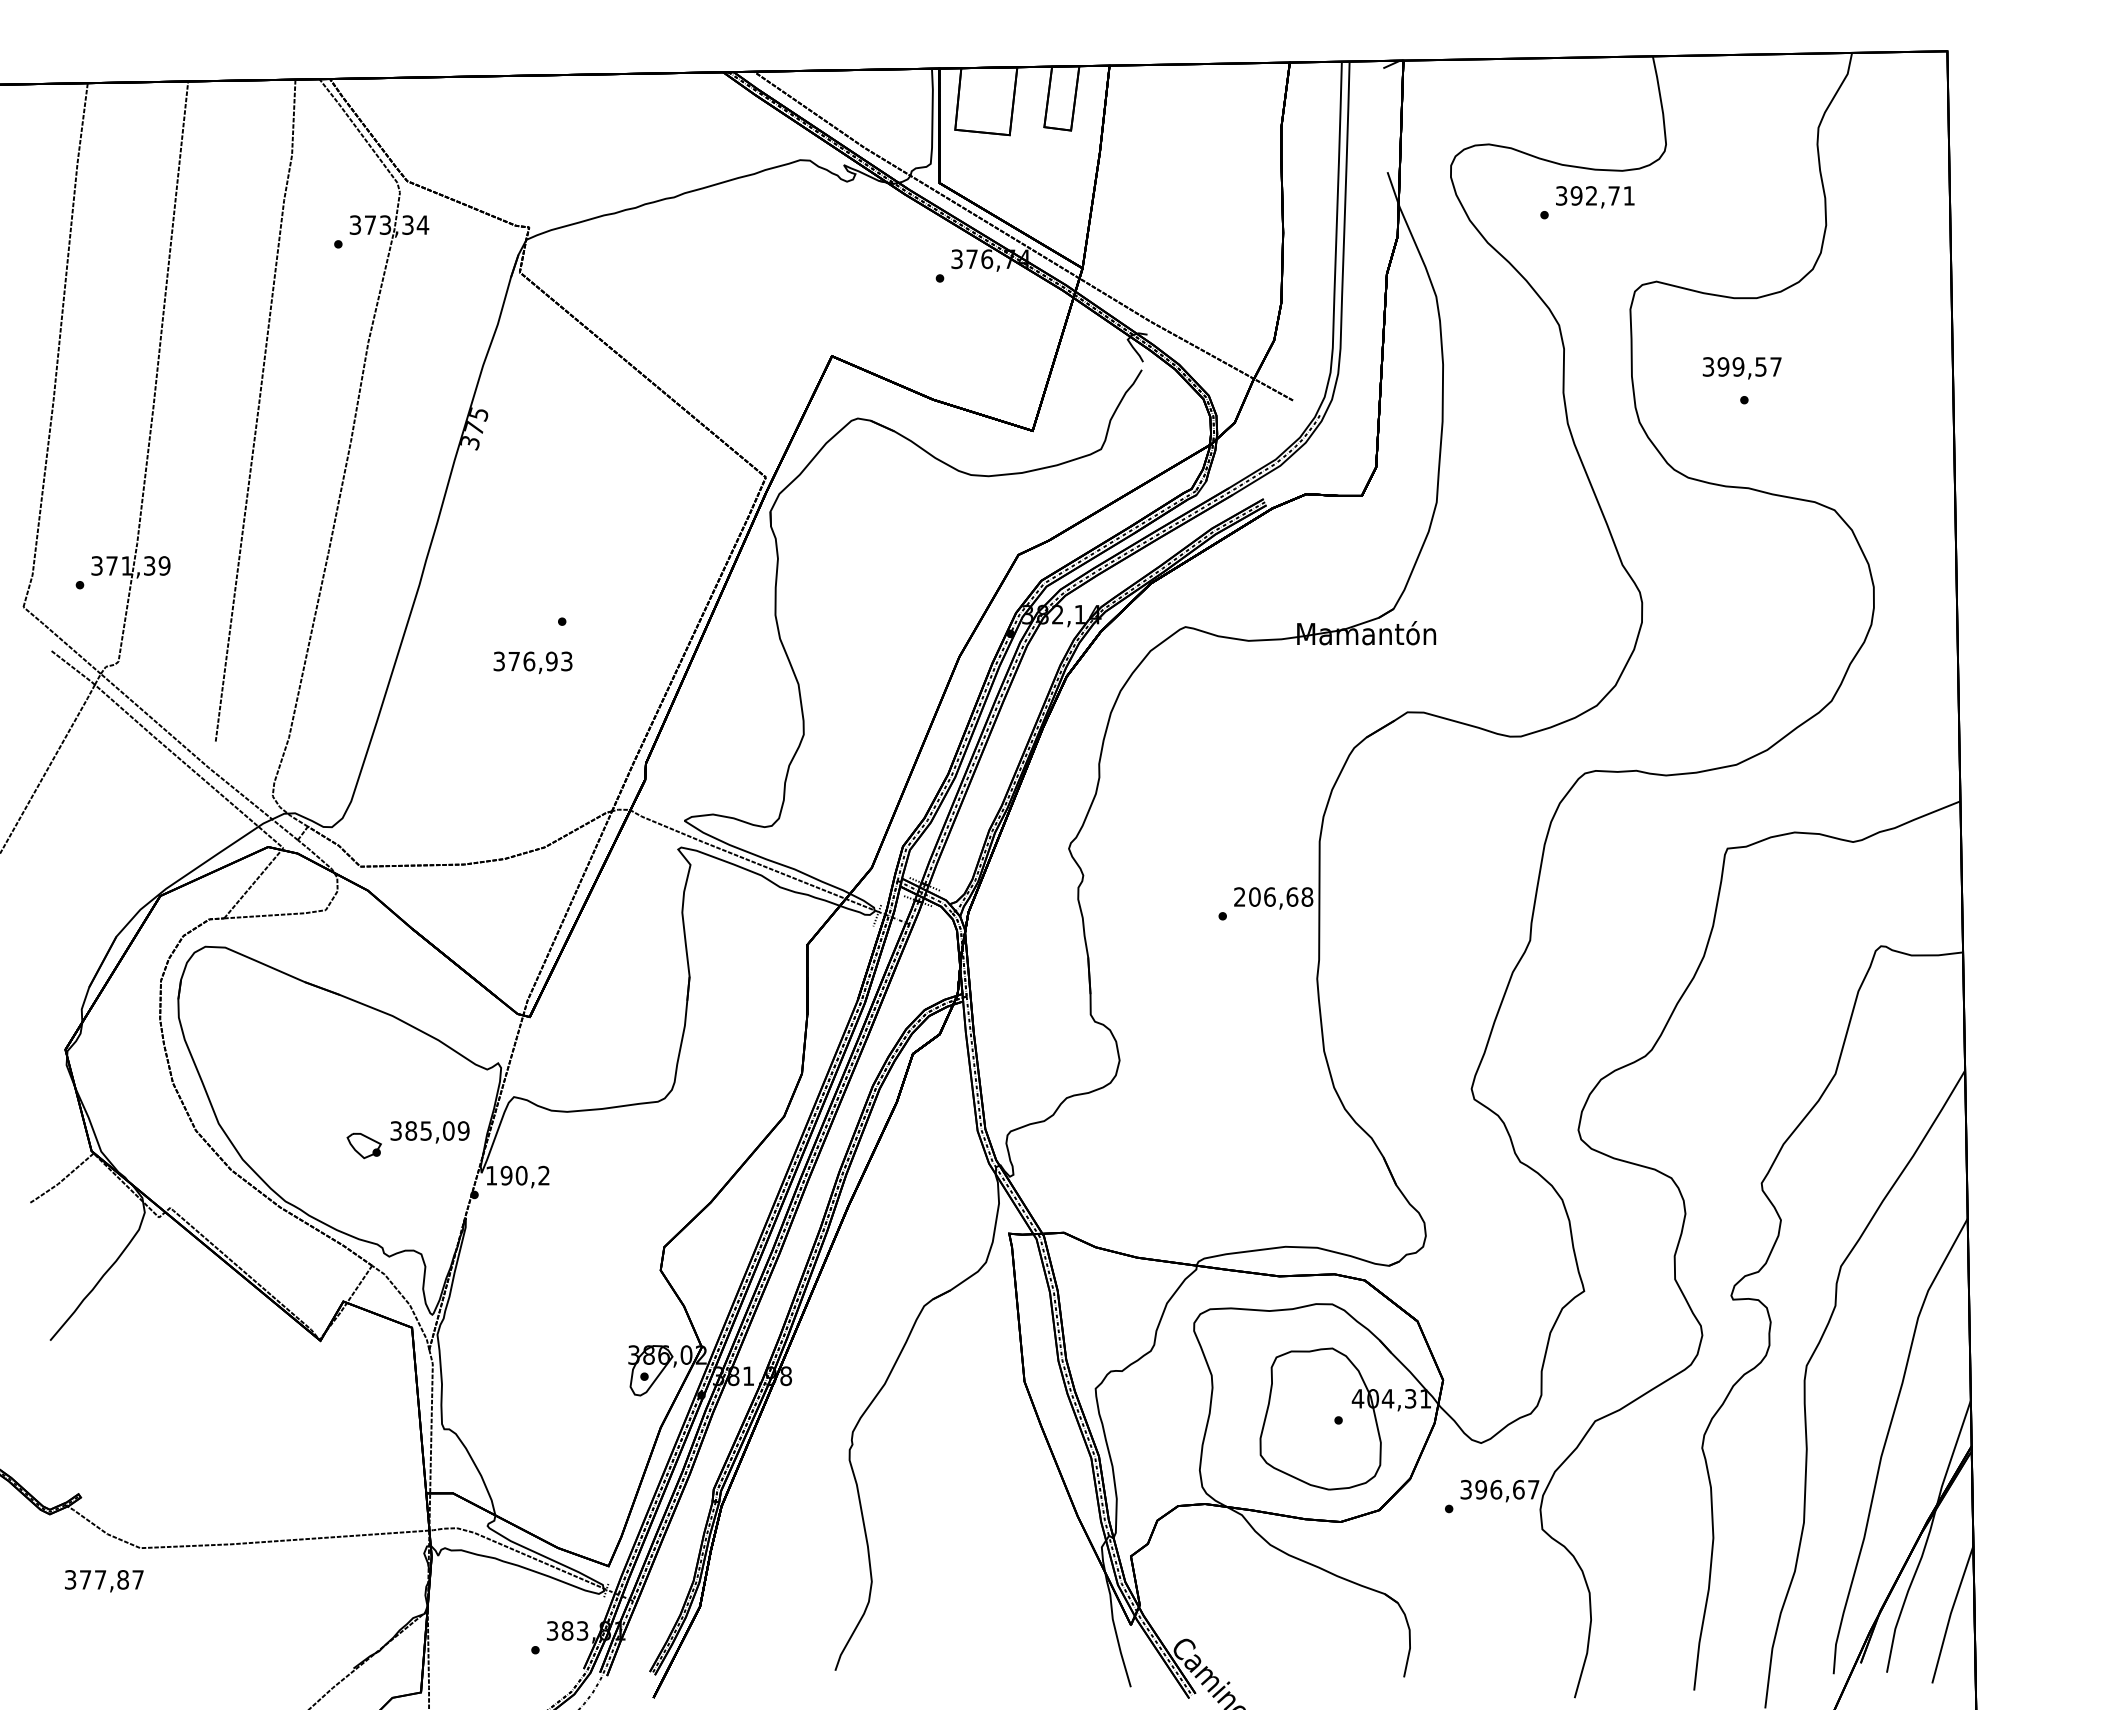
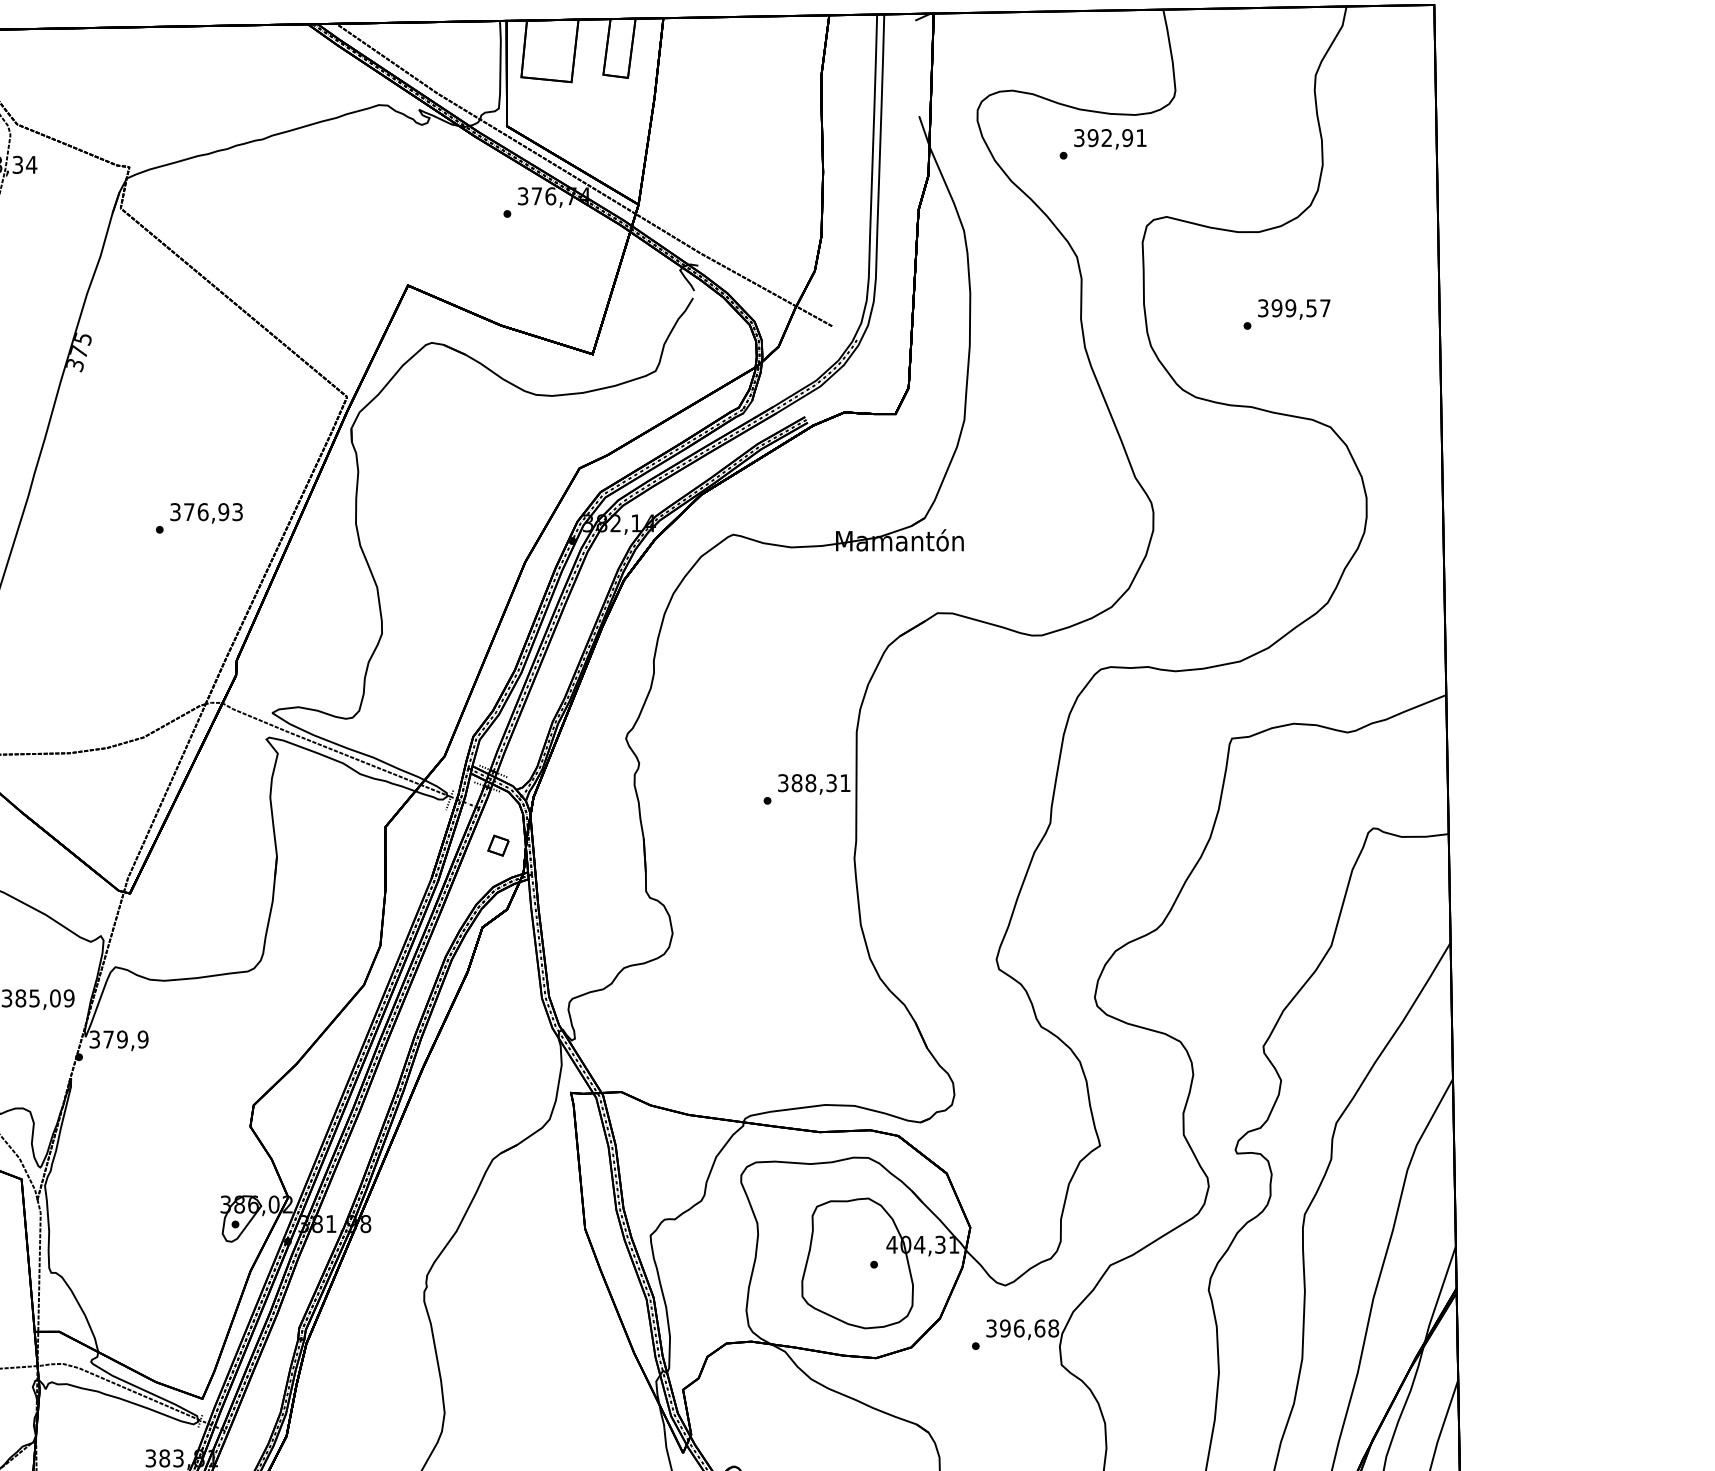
text: (1613, 195) -> (1127, 137), 392,71 -> 392,91
text: (1741, 368) -> (1293, 309), moved
text: (532, 662) -> (206, 513), moved
text: (1273, 896) -> (814, 782), 206,68 -> 388,31
part: (930, 964) -> (498, 845), added
text: (517, 1175) -> (118, 1039), 190,2 -> 379,9
text: (1533, 1489) -> (1053, 1328), 396,67 -> 396,68

